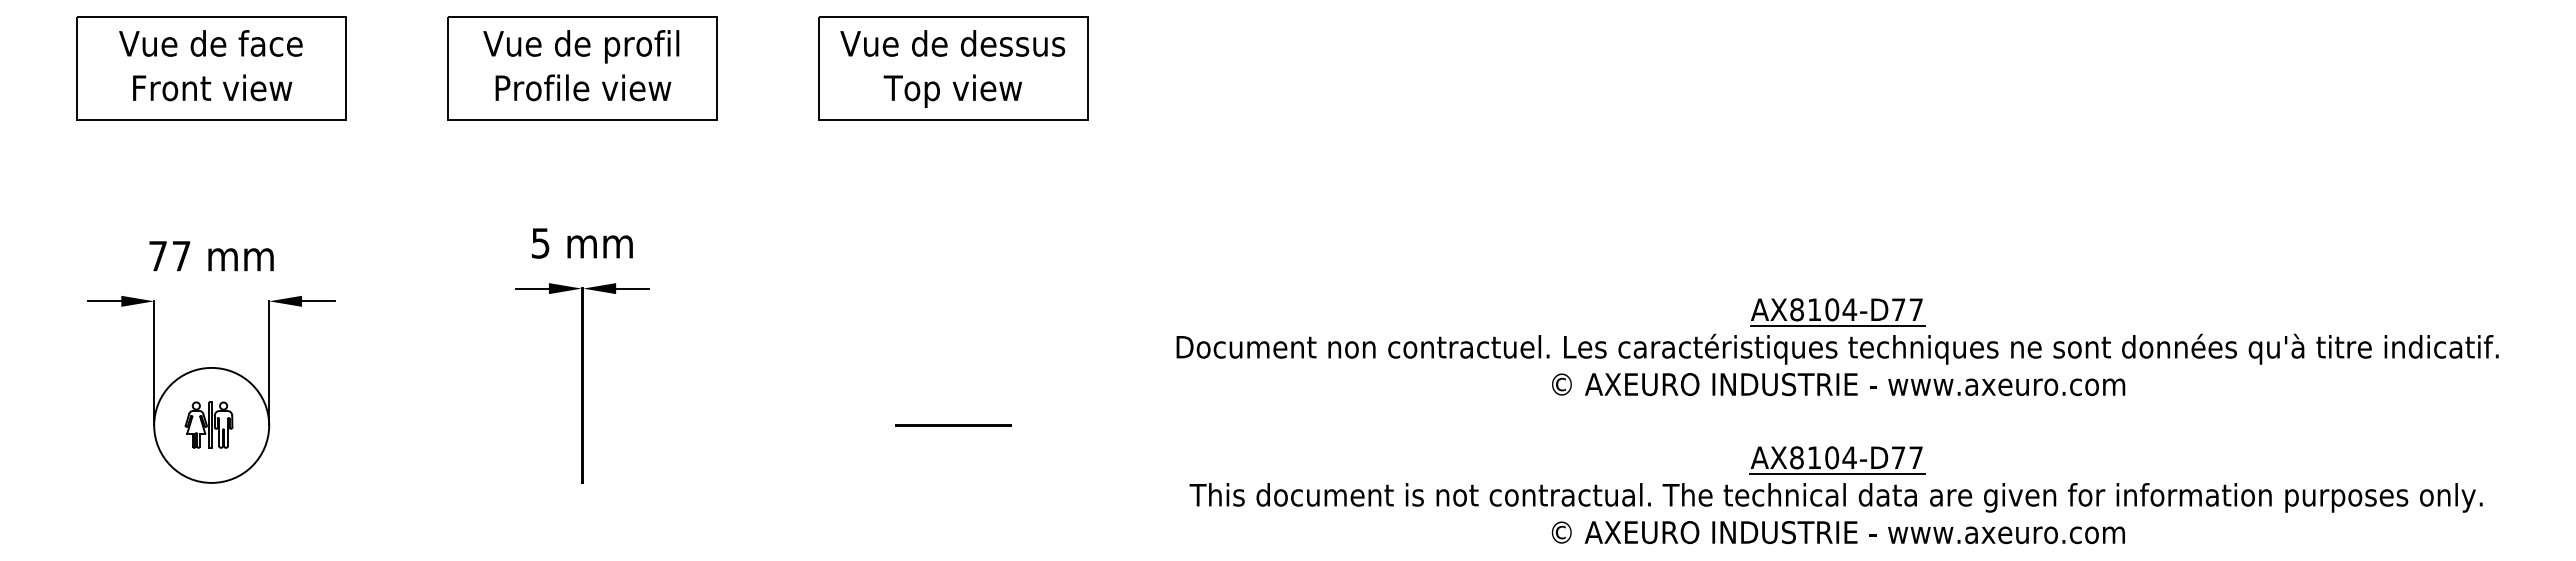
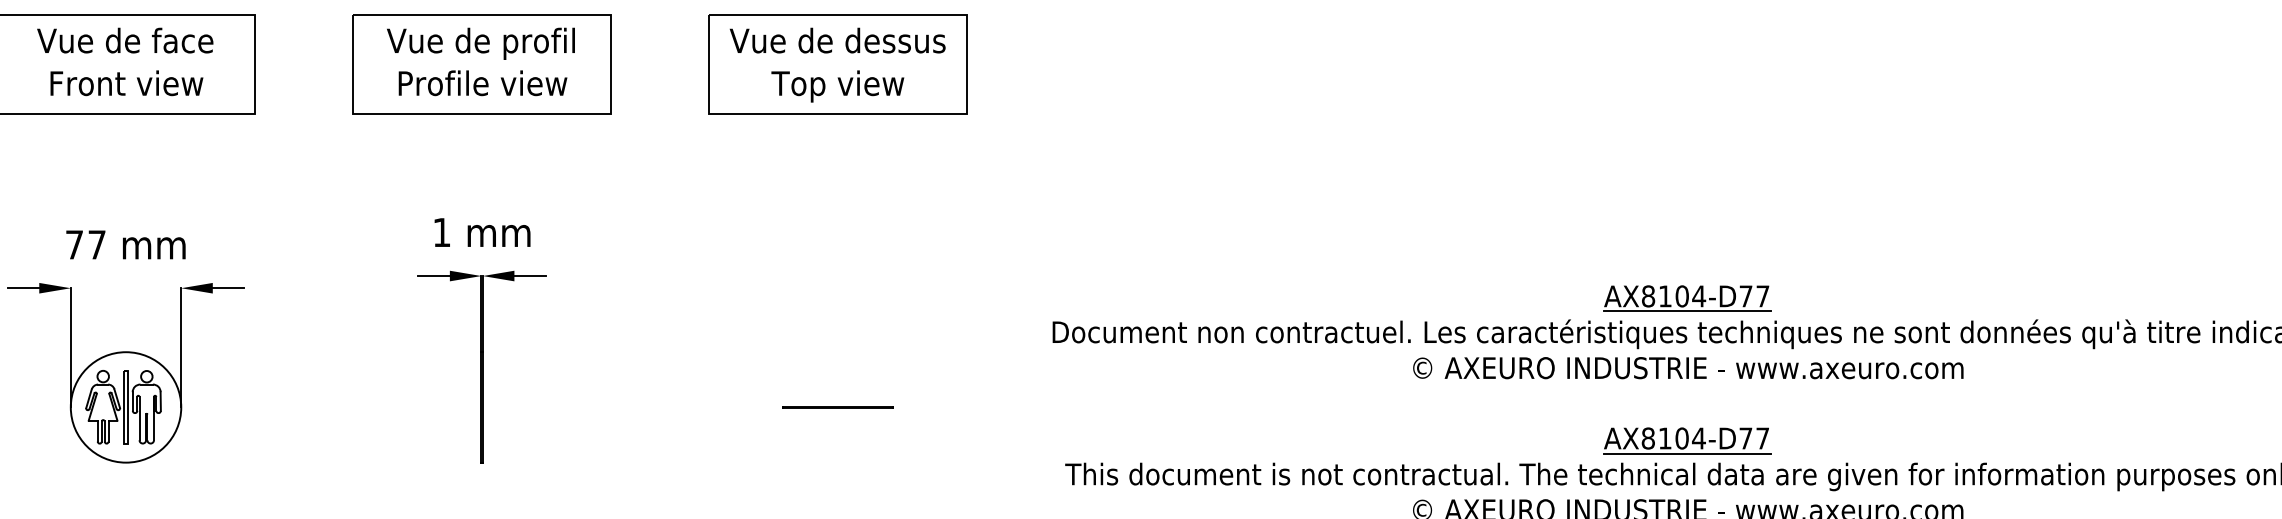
text: (540, 243) -> (441, 232), 5 -> 1
part: (208, 424) -> (122, 406), size x1.67

